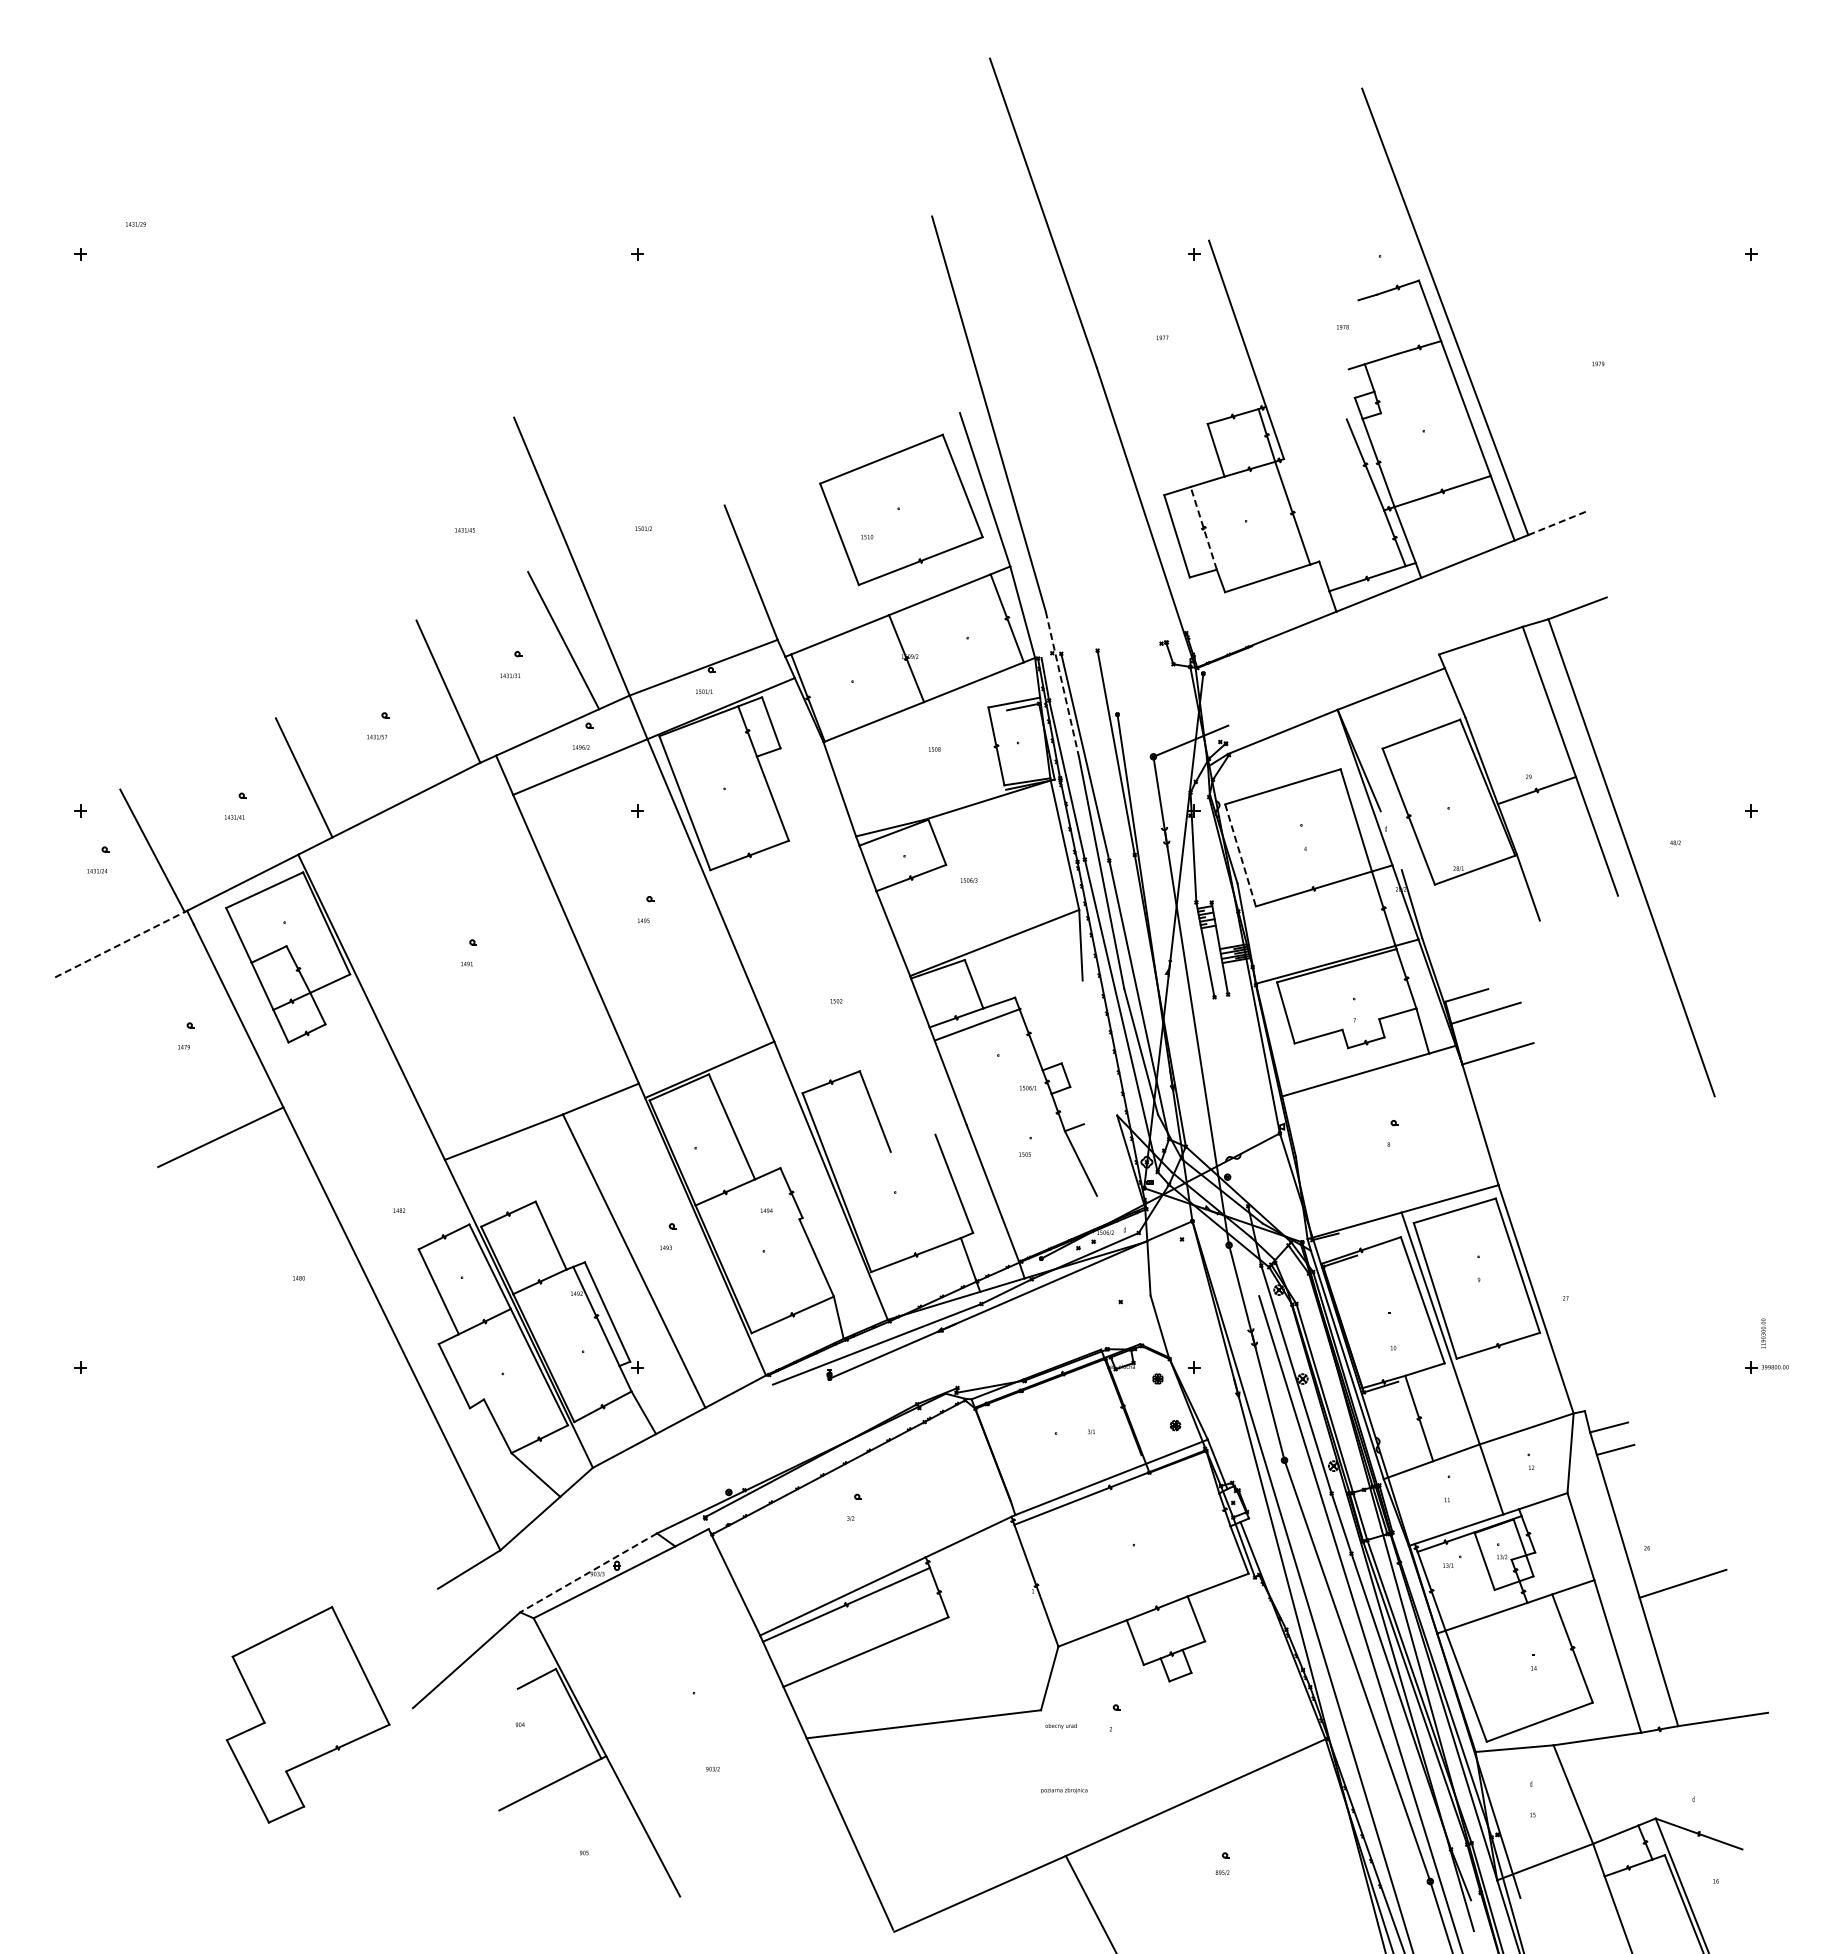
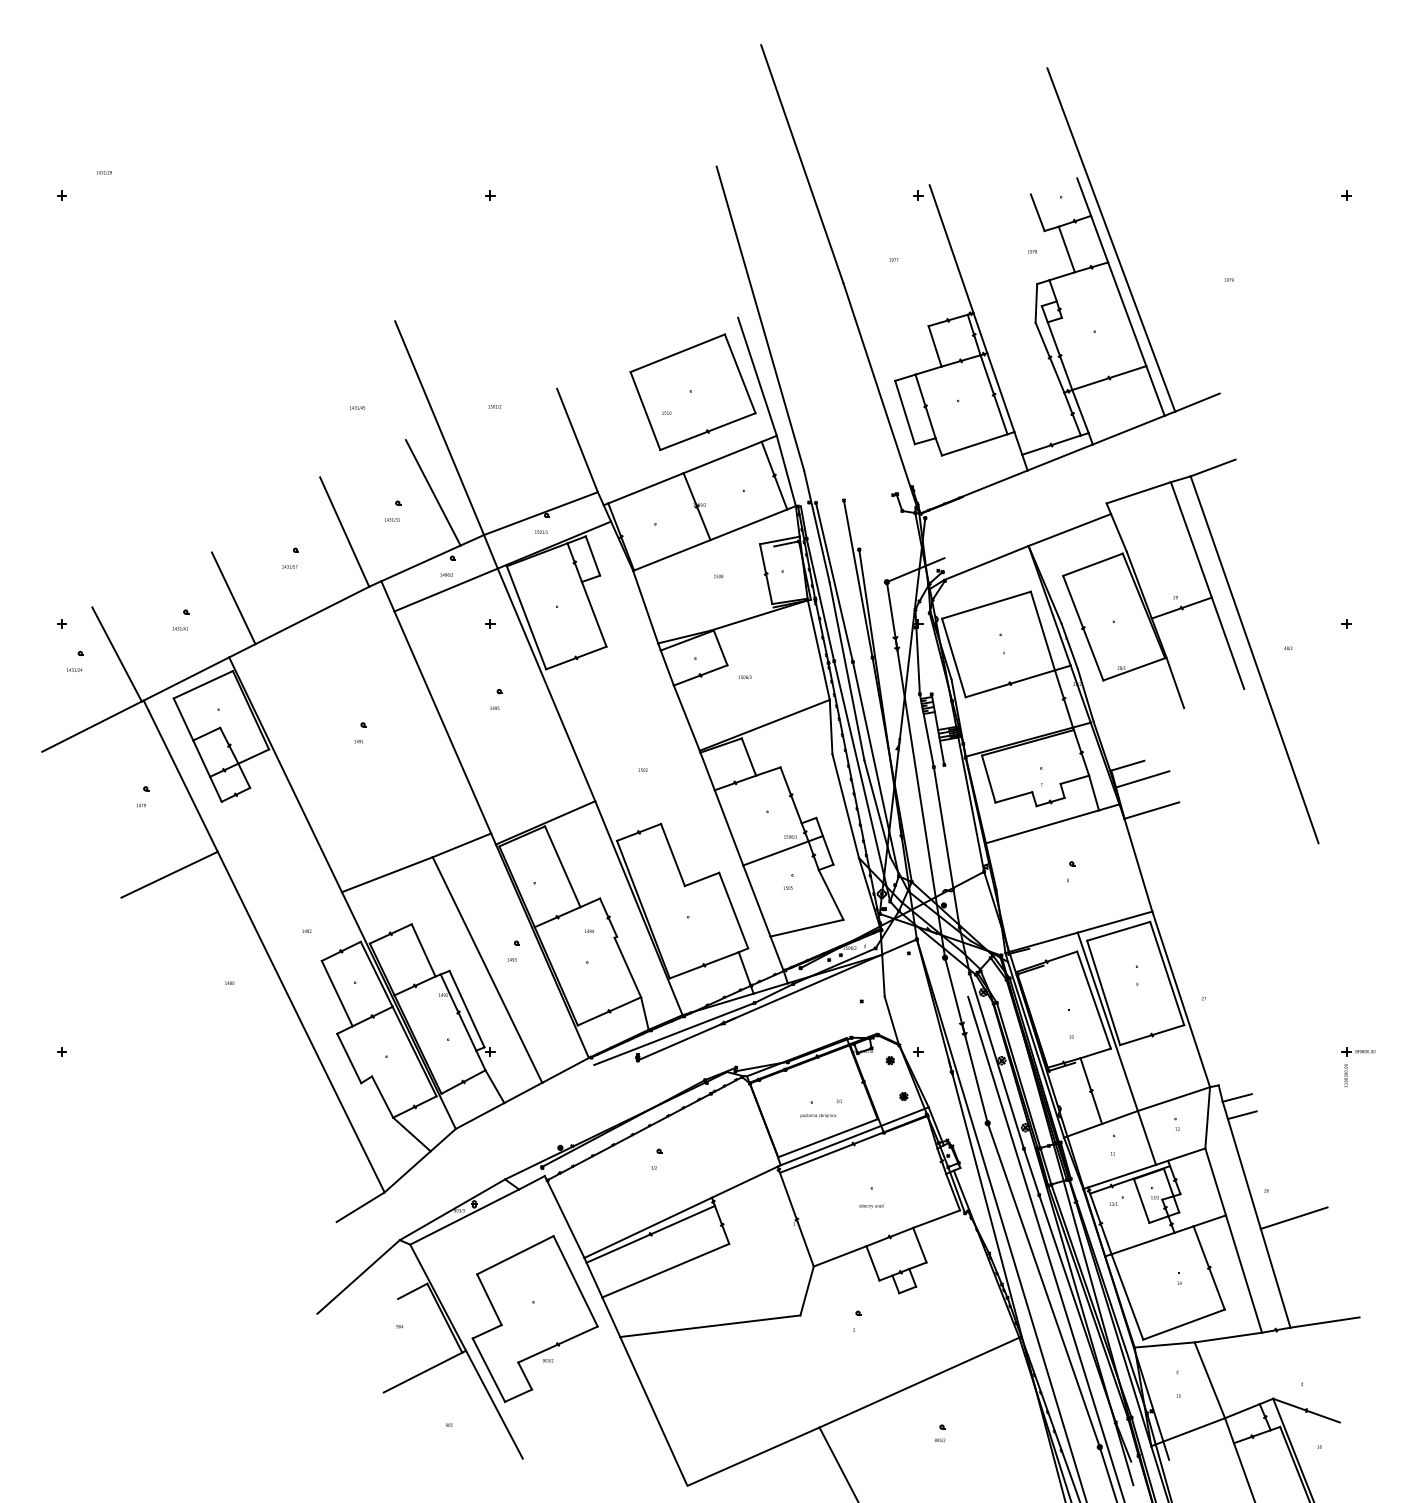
line: (1409, 255) -> (1083, 196), added
line: (1349, 276) -> (1037, 212), added
line: (1386, 323) -> (1066, 248), added
line: (1347, 394) -> (1036, 303), added
line: (1301, 510) -> (1000, 392), added
line: (1557, 523) -> (1197, 402), dashed -> solid
line: (1203, 527) -> (925, 405), dashed -> solid
line: (1062, 684) -> (816, 526), dashed -> solid
line: (1390, 840) -> (1069, 646), added
line: (1240, 855) -> (953, 658), dashed -> solid
line: (119, 944) -> (91, 726), dashed -> solid
line: (977, 1024) -> (775, 853), moved
line: (1099, 1047) -> (845, 805), added
line: (1231, 1101) -> (946, 847), added
line: (1077, 1105) -> (828, 850), added
line: (912, 1142) -> (701, 878), added
line: (1049, 1206) -> (806, 928), added
text: (1763, 1333) -> (1346, 1075), moved
line: (1076, 1479) -> (827, 1137), added
line: (588, 1572) -> (452, 1209), dashed -> solid
part: (307, 1714) -> (534, 1318), moved
text: (1060, 1725) -> (870, 1205), moved
text: (1064, 1790) -> (818, 1115), moved

